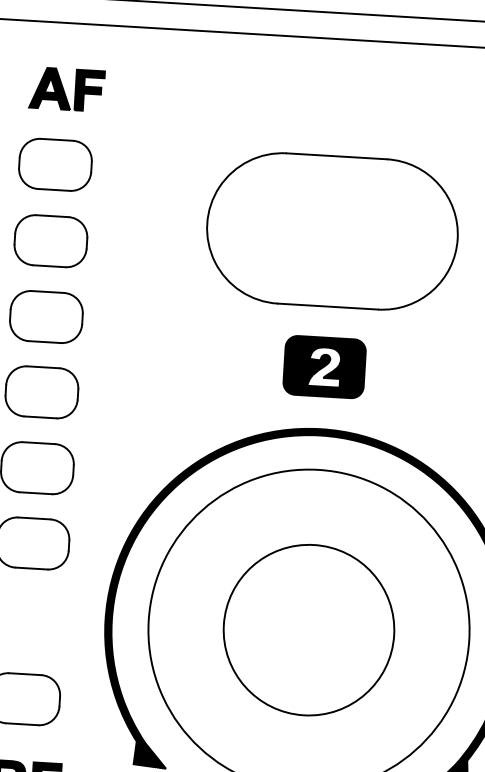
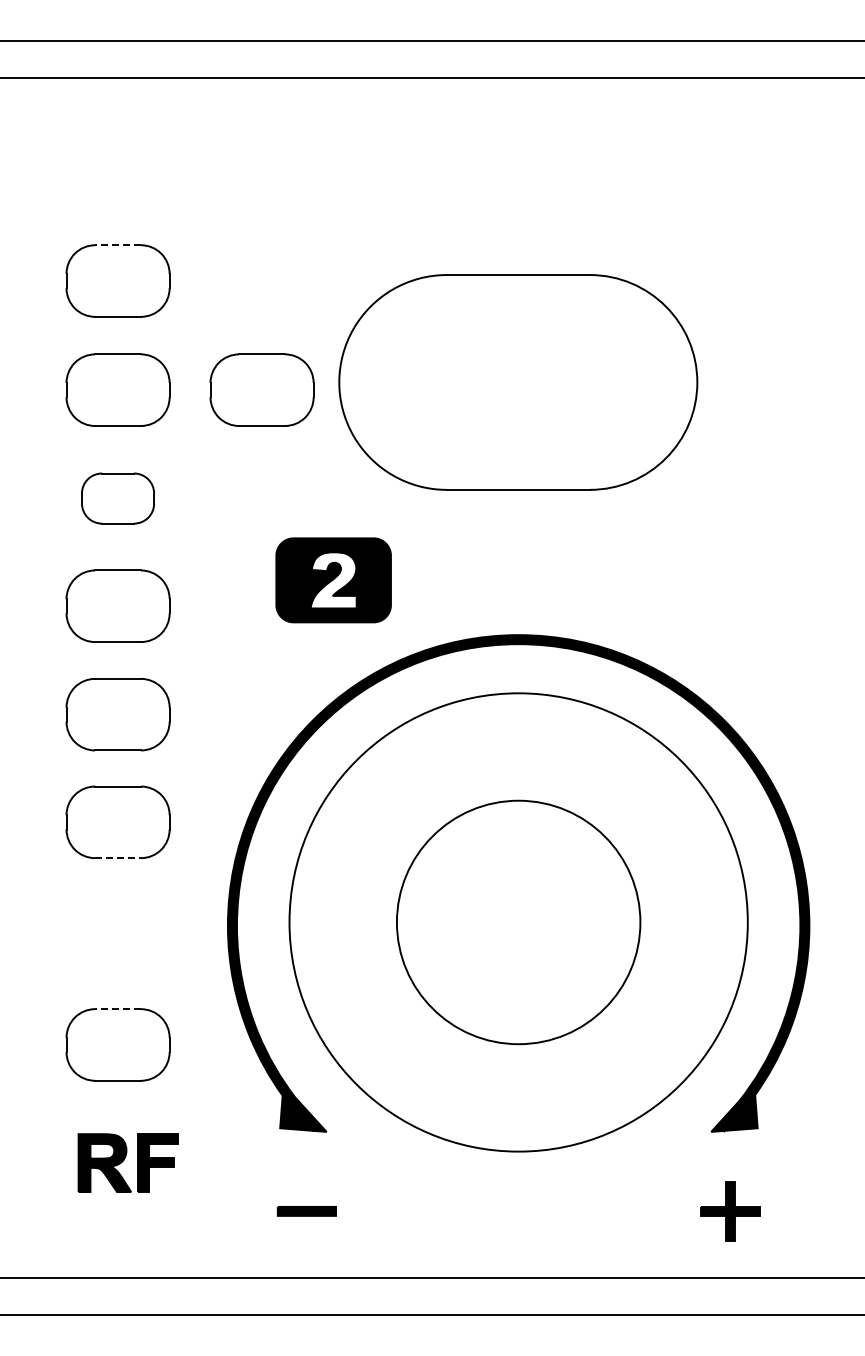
part: (66, 89) -> (127, 172), removed
line: (57, 140) -> (118, 245), solid -> dashed
part: (332, 231) -> (518, 382), moved
part: (151, 246) -> (261, 389), added
part: (46, 316) -> (117, 498), size x0.7
part: (324, 367) -> (333, 580), moved
line: (31, 568) -> (118, 858), solid -> dashed
line: (25, 674) -> (118, 1009), solid -> dashed

